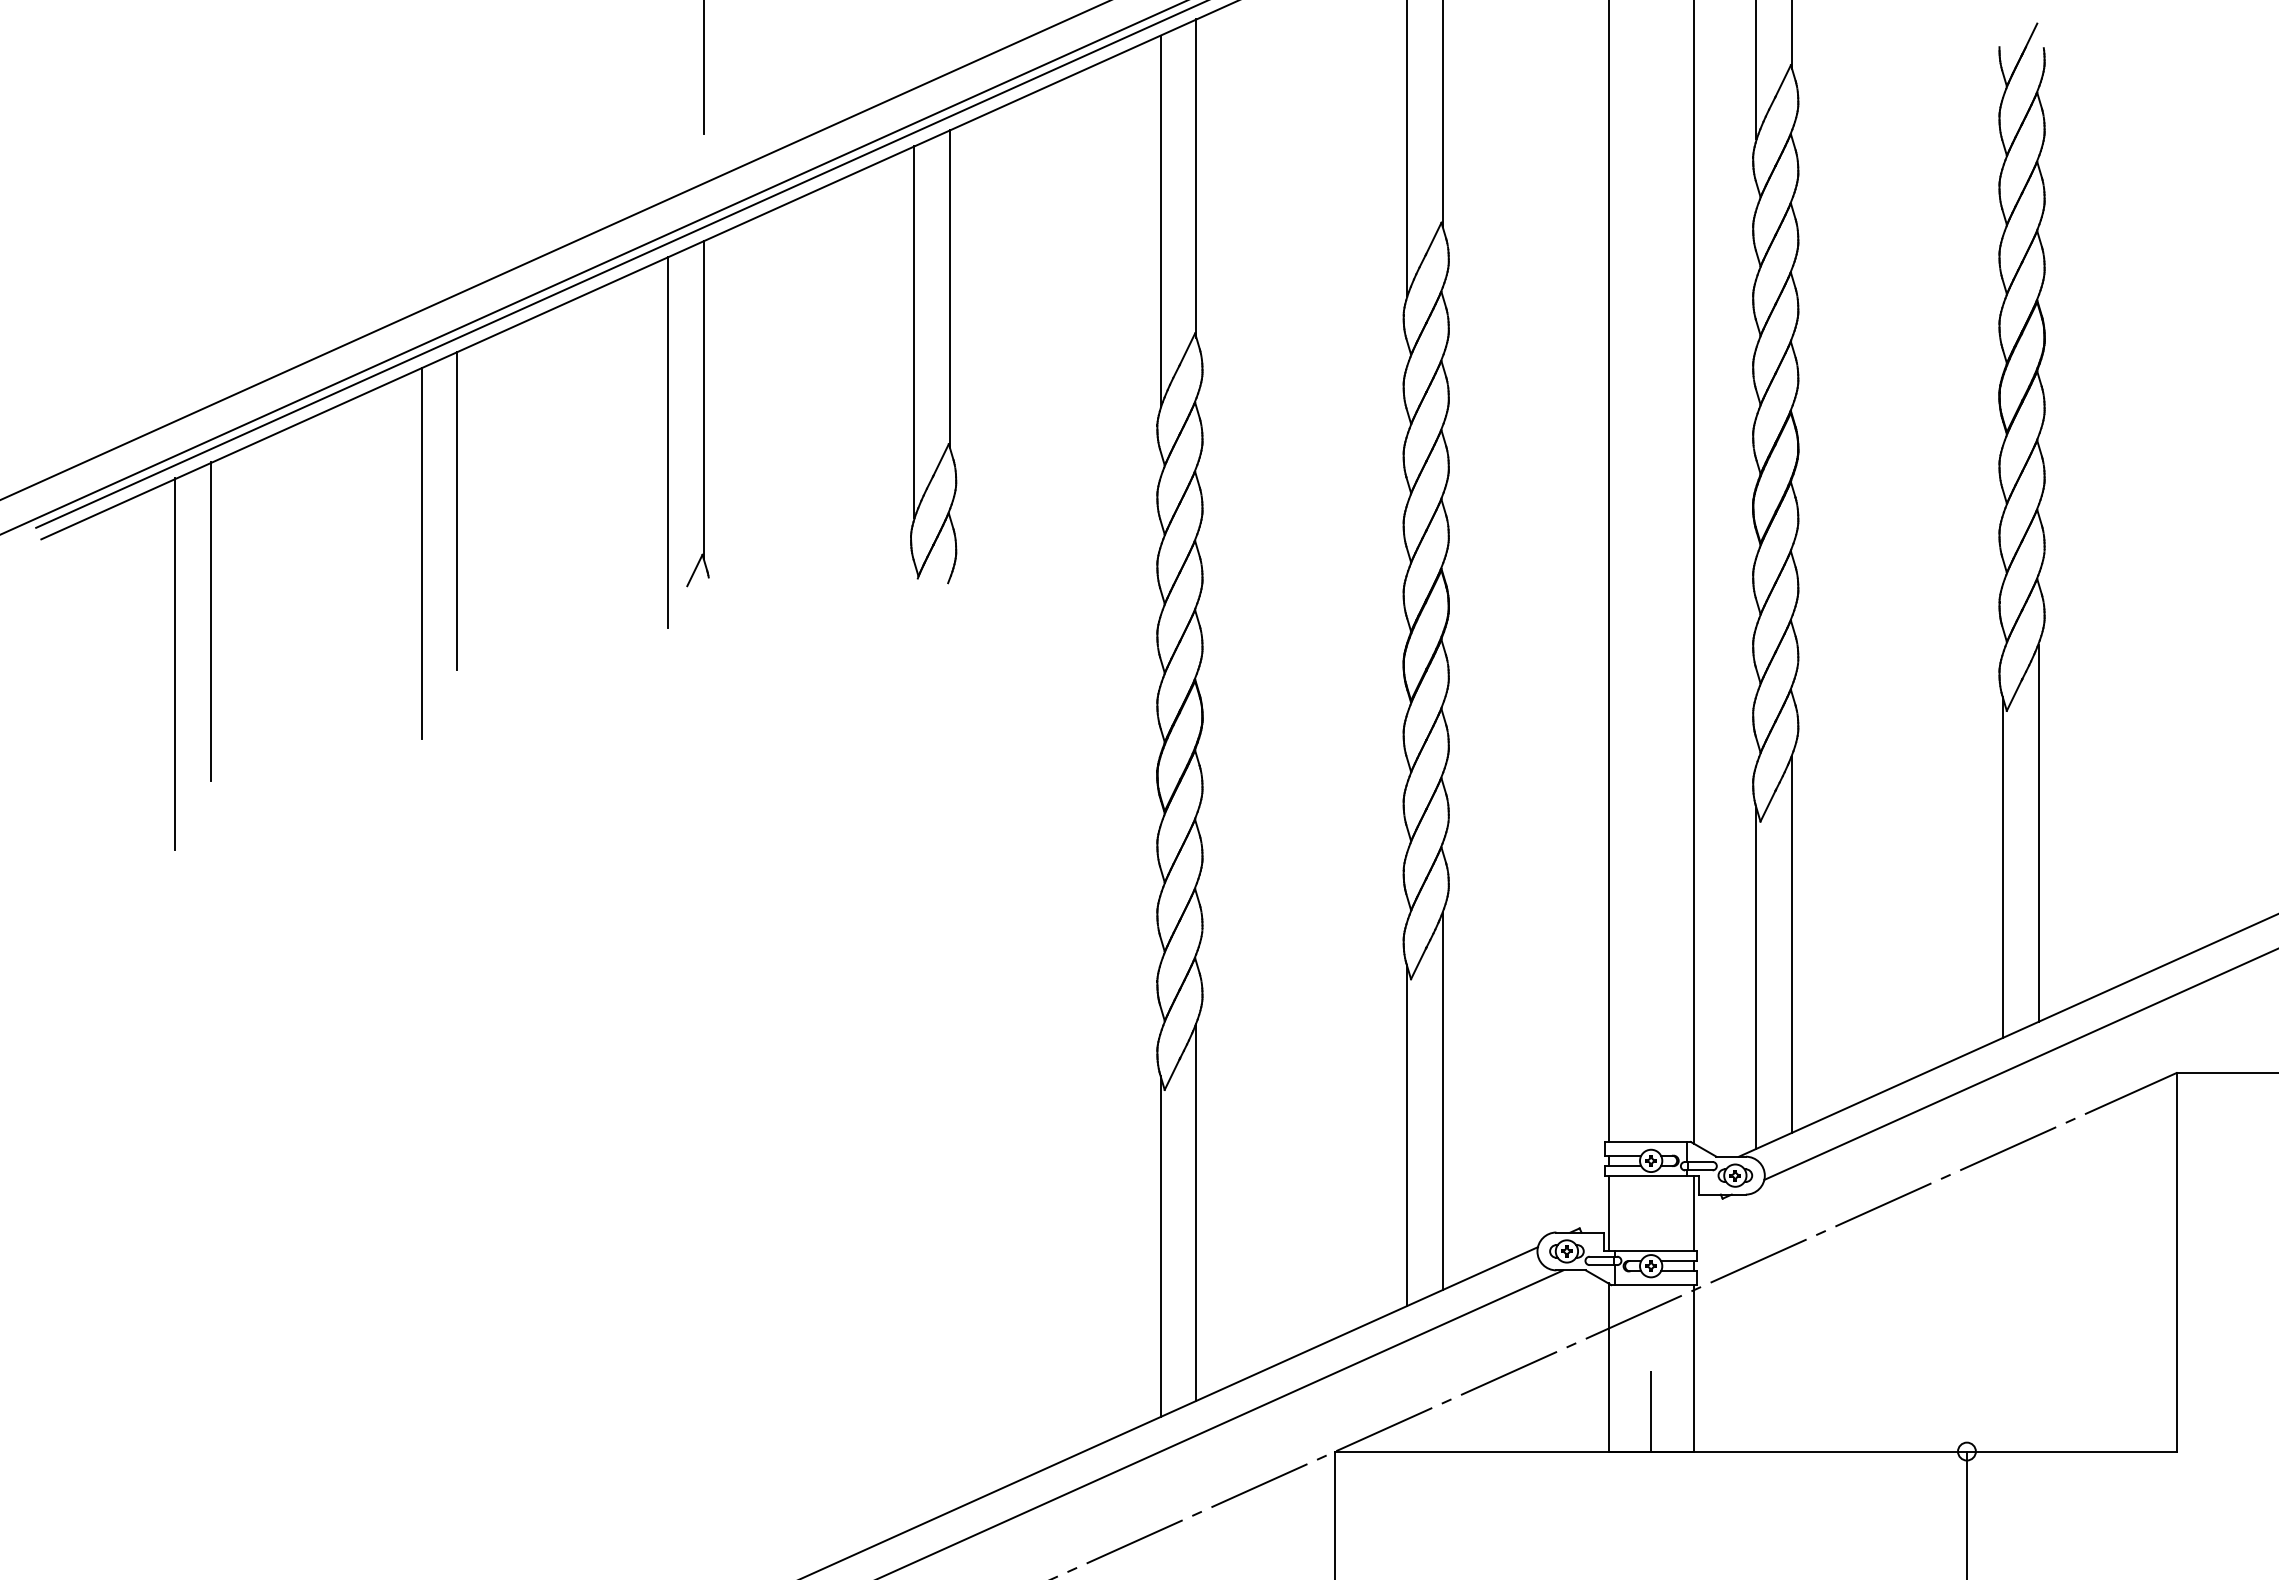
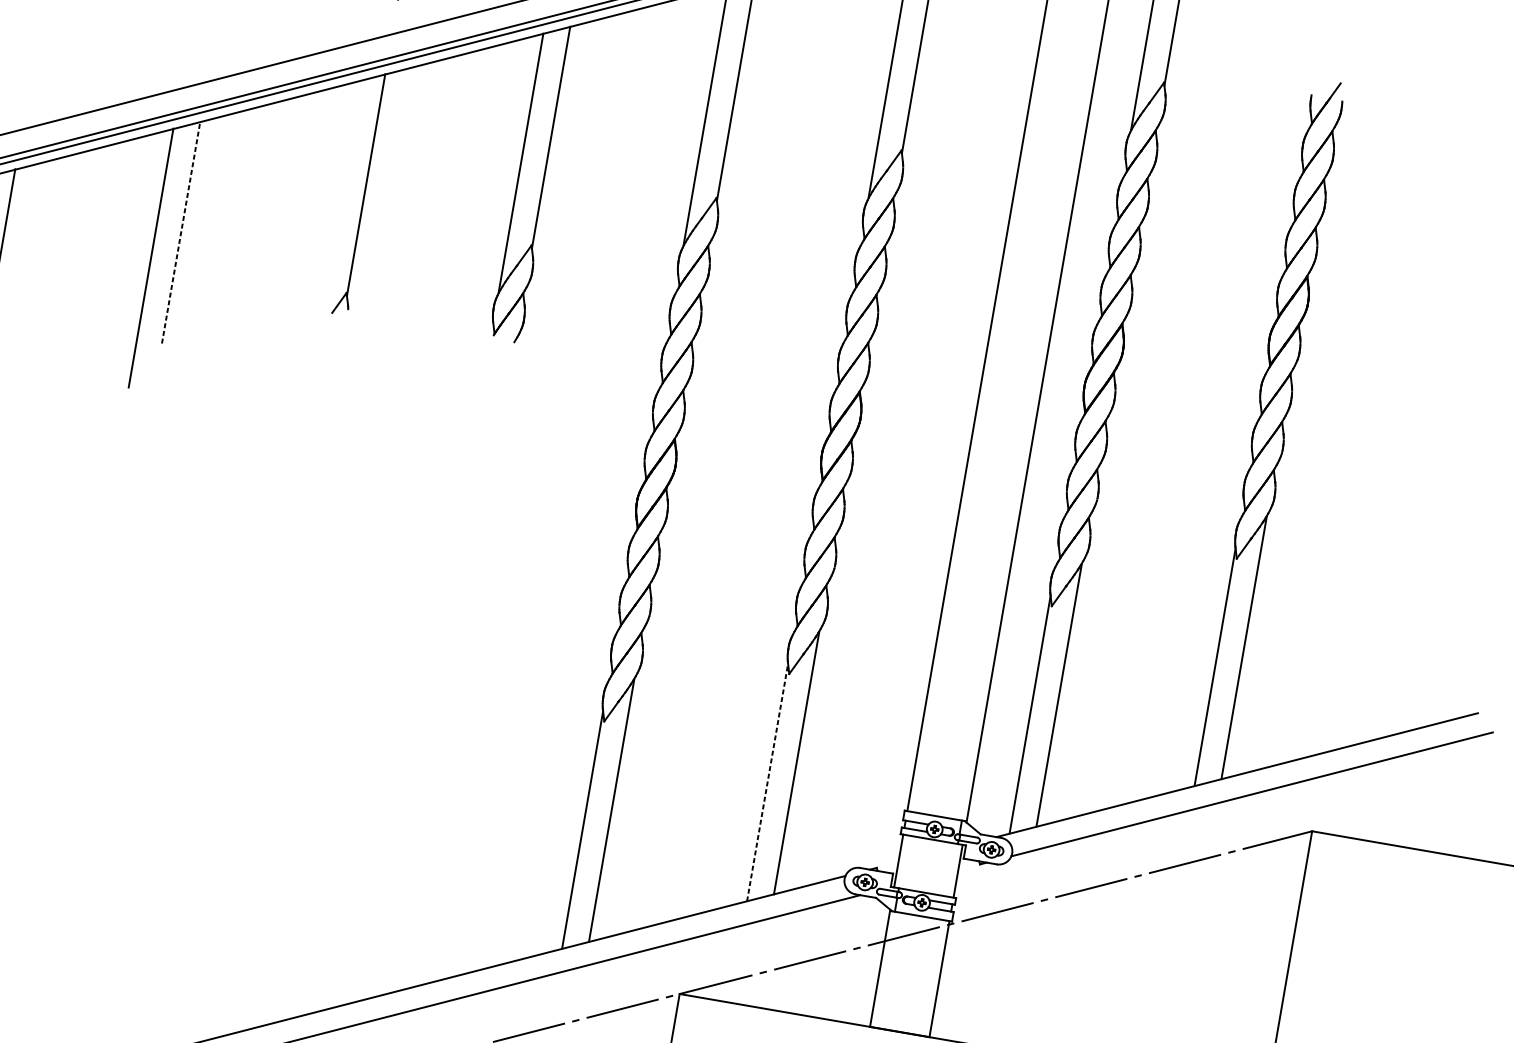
line: (667, 442) -> (335, 210), removed
line: (457, 510) -> (181, 232), solid -> dashed
line: (1406, 1135) -> (767, 782), solid -> dashed
line: (1651, 1411) -> (904, 1004), removed

